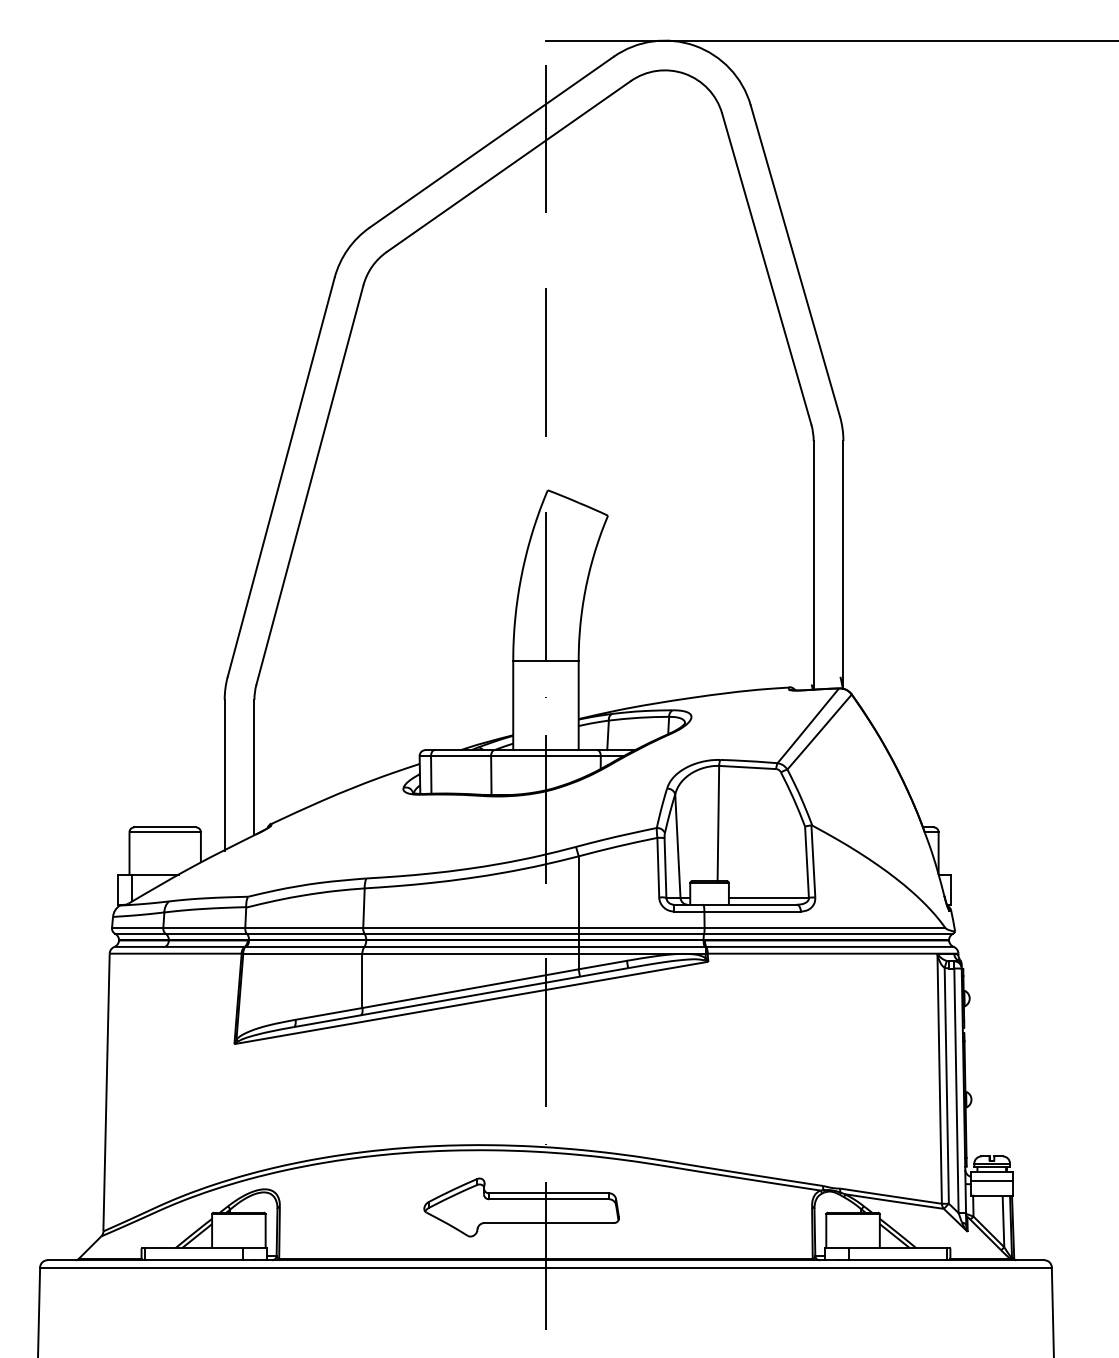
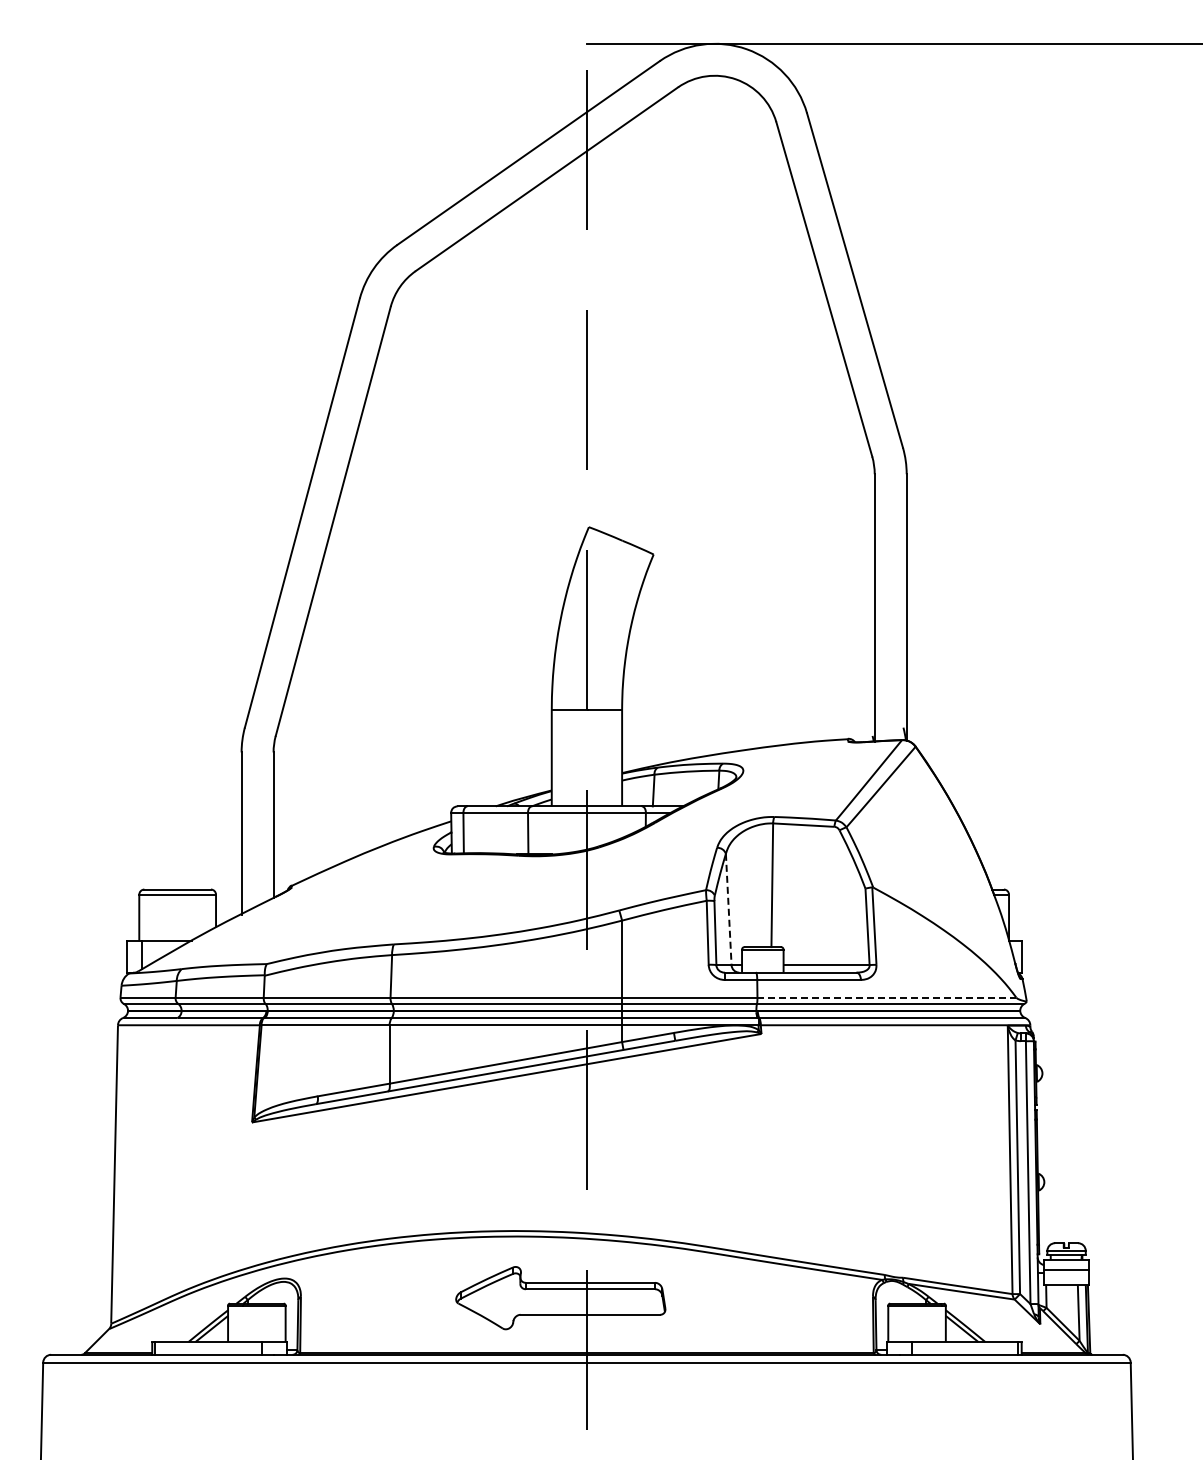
line: (677, 845) -> (728, 909), solid -> dashed
line: (825, 927) -> (887, 997), solid -> dashed

